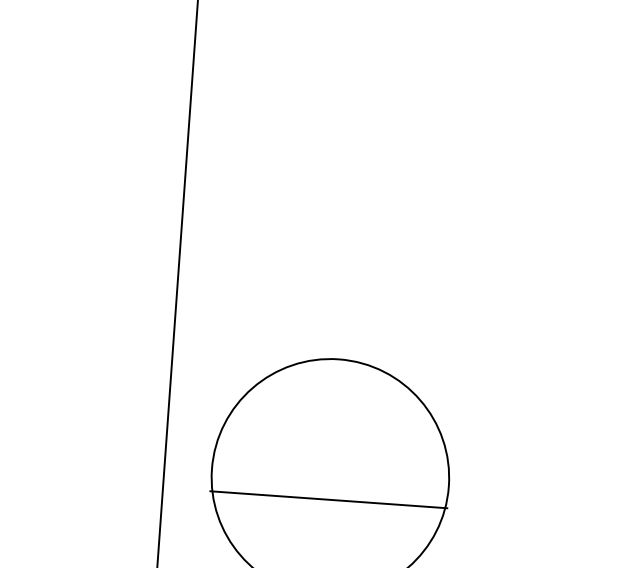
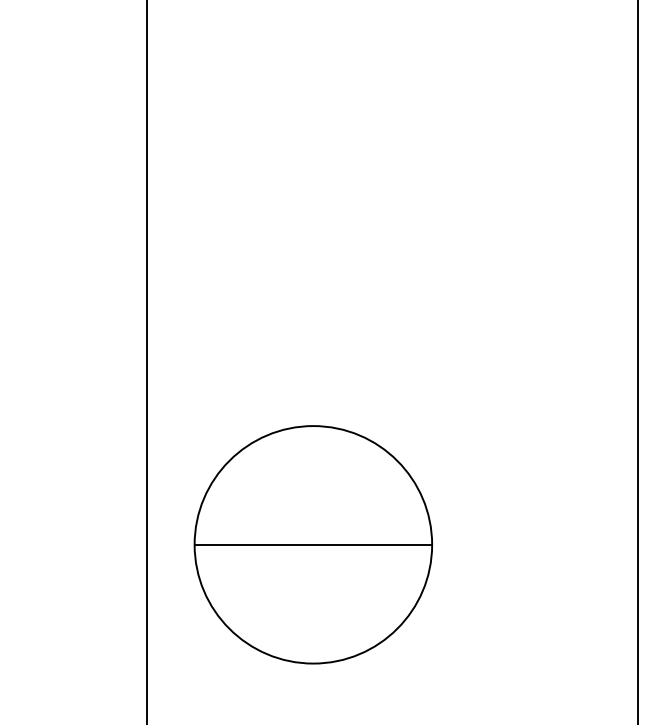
line: (328, 499) -> (313, 544), moved

